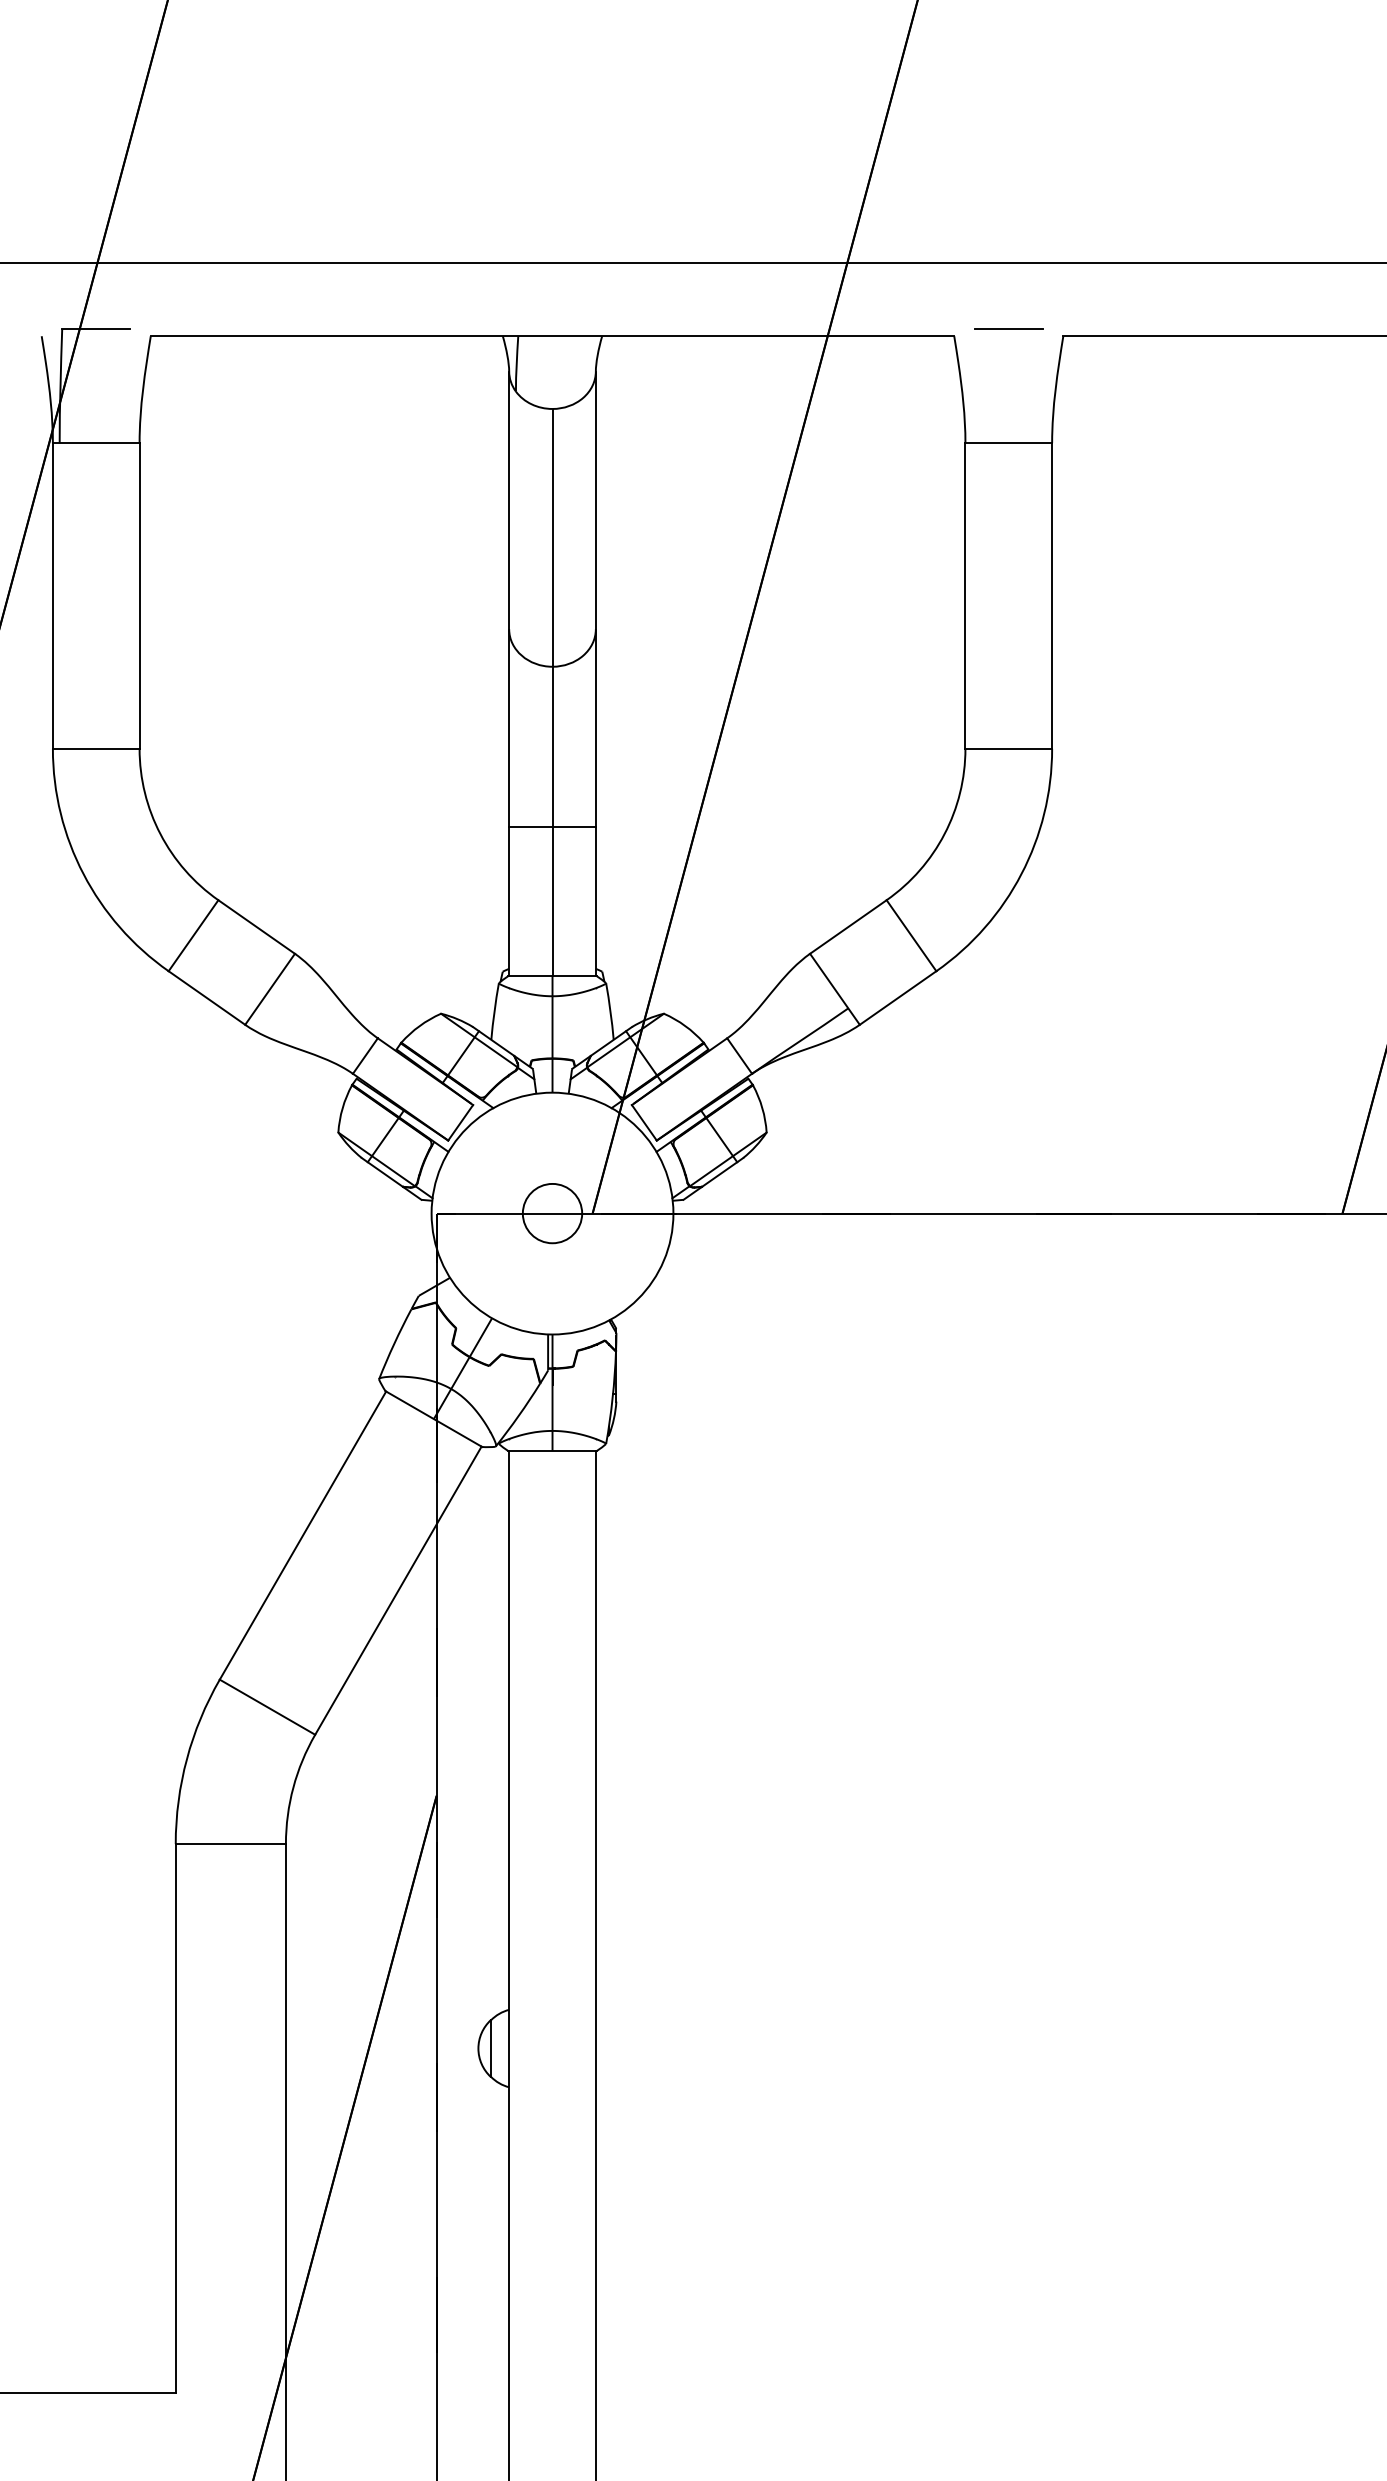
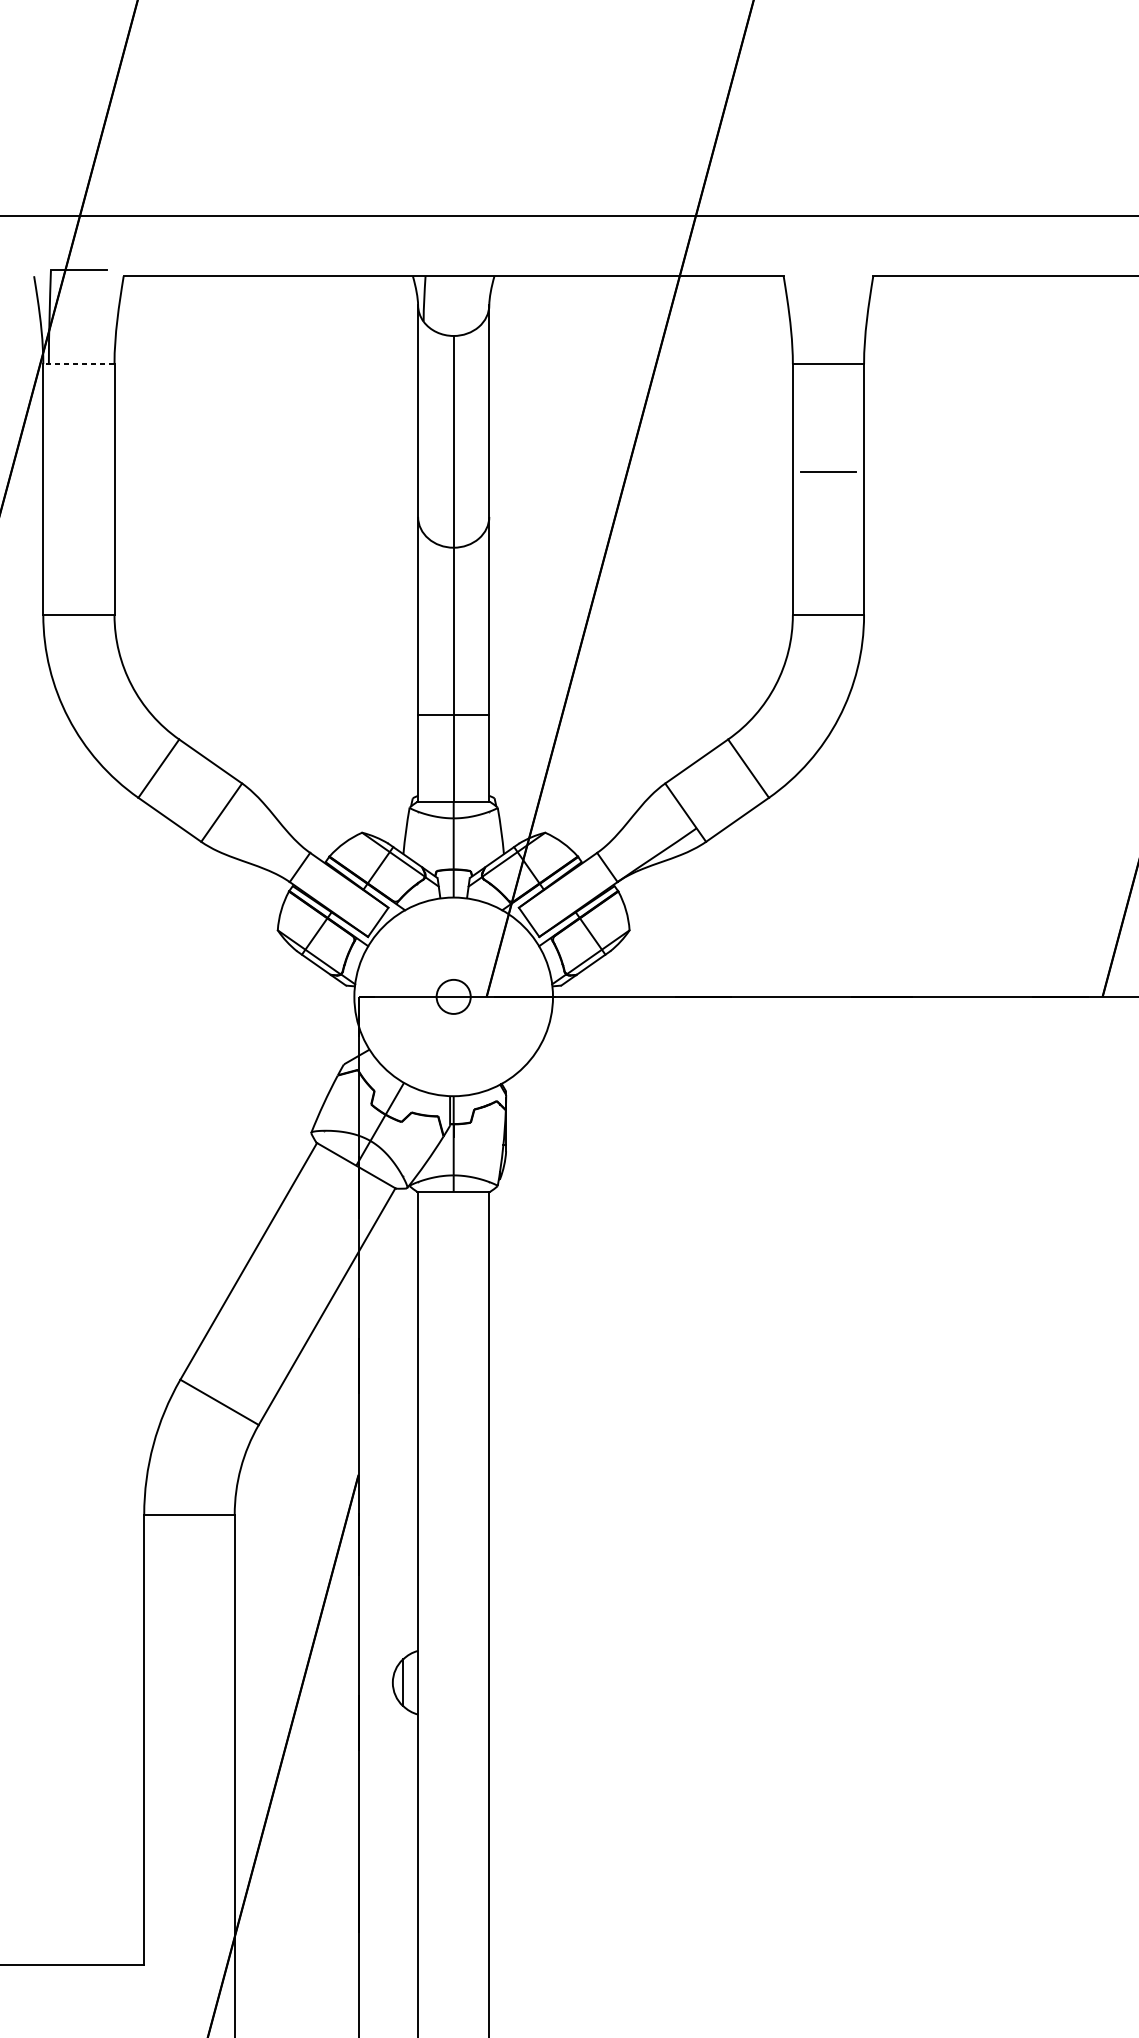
line: (1008, 328) -> (828, 471), moved
line: (95, 443) -> (78, 364), solid -> dashed
line: (552, 826) -> (453, 715), moved
circle: (552, 1213) -> (453, 996), size x0.7

